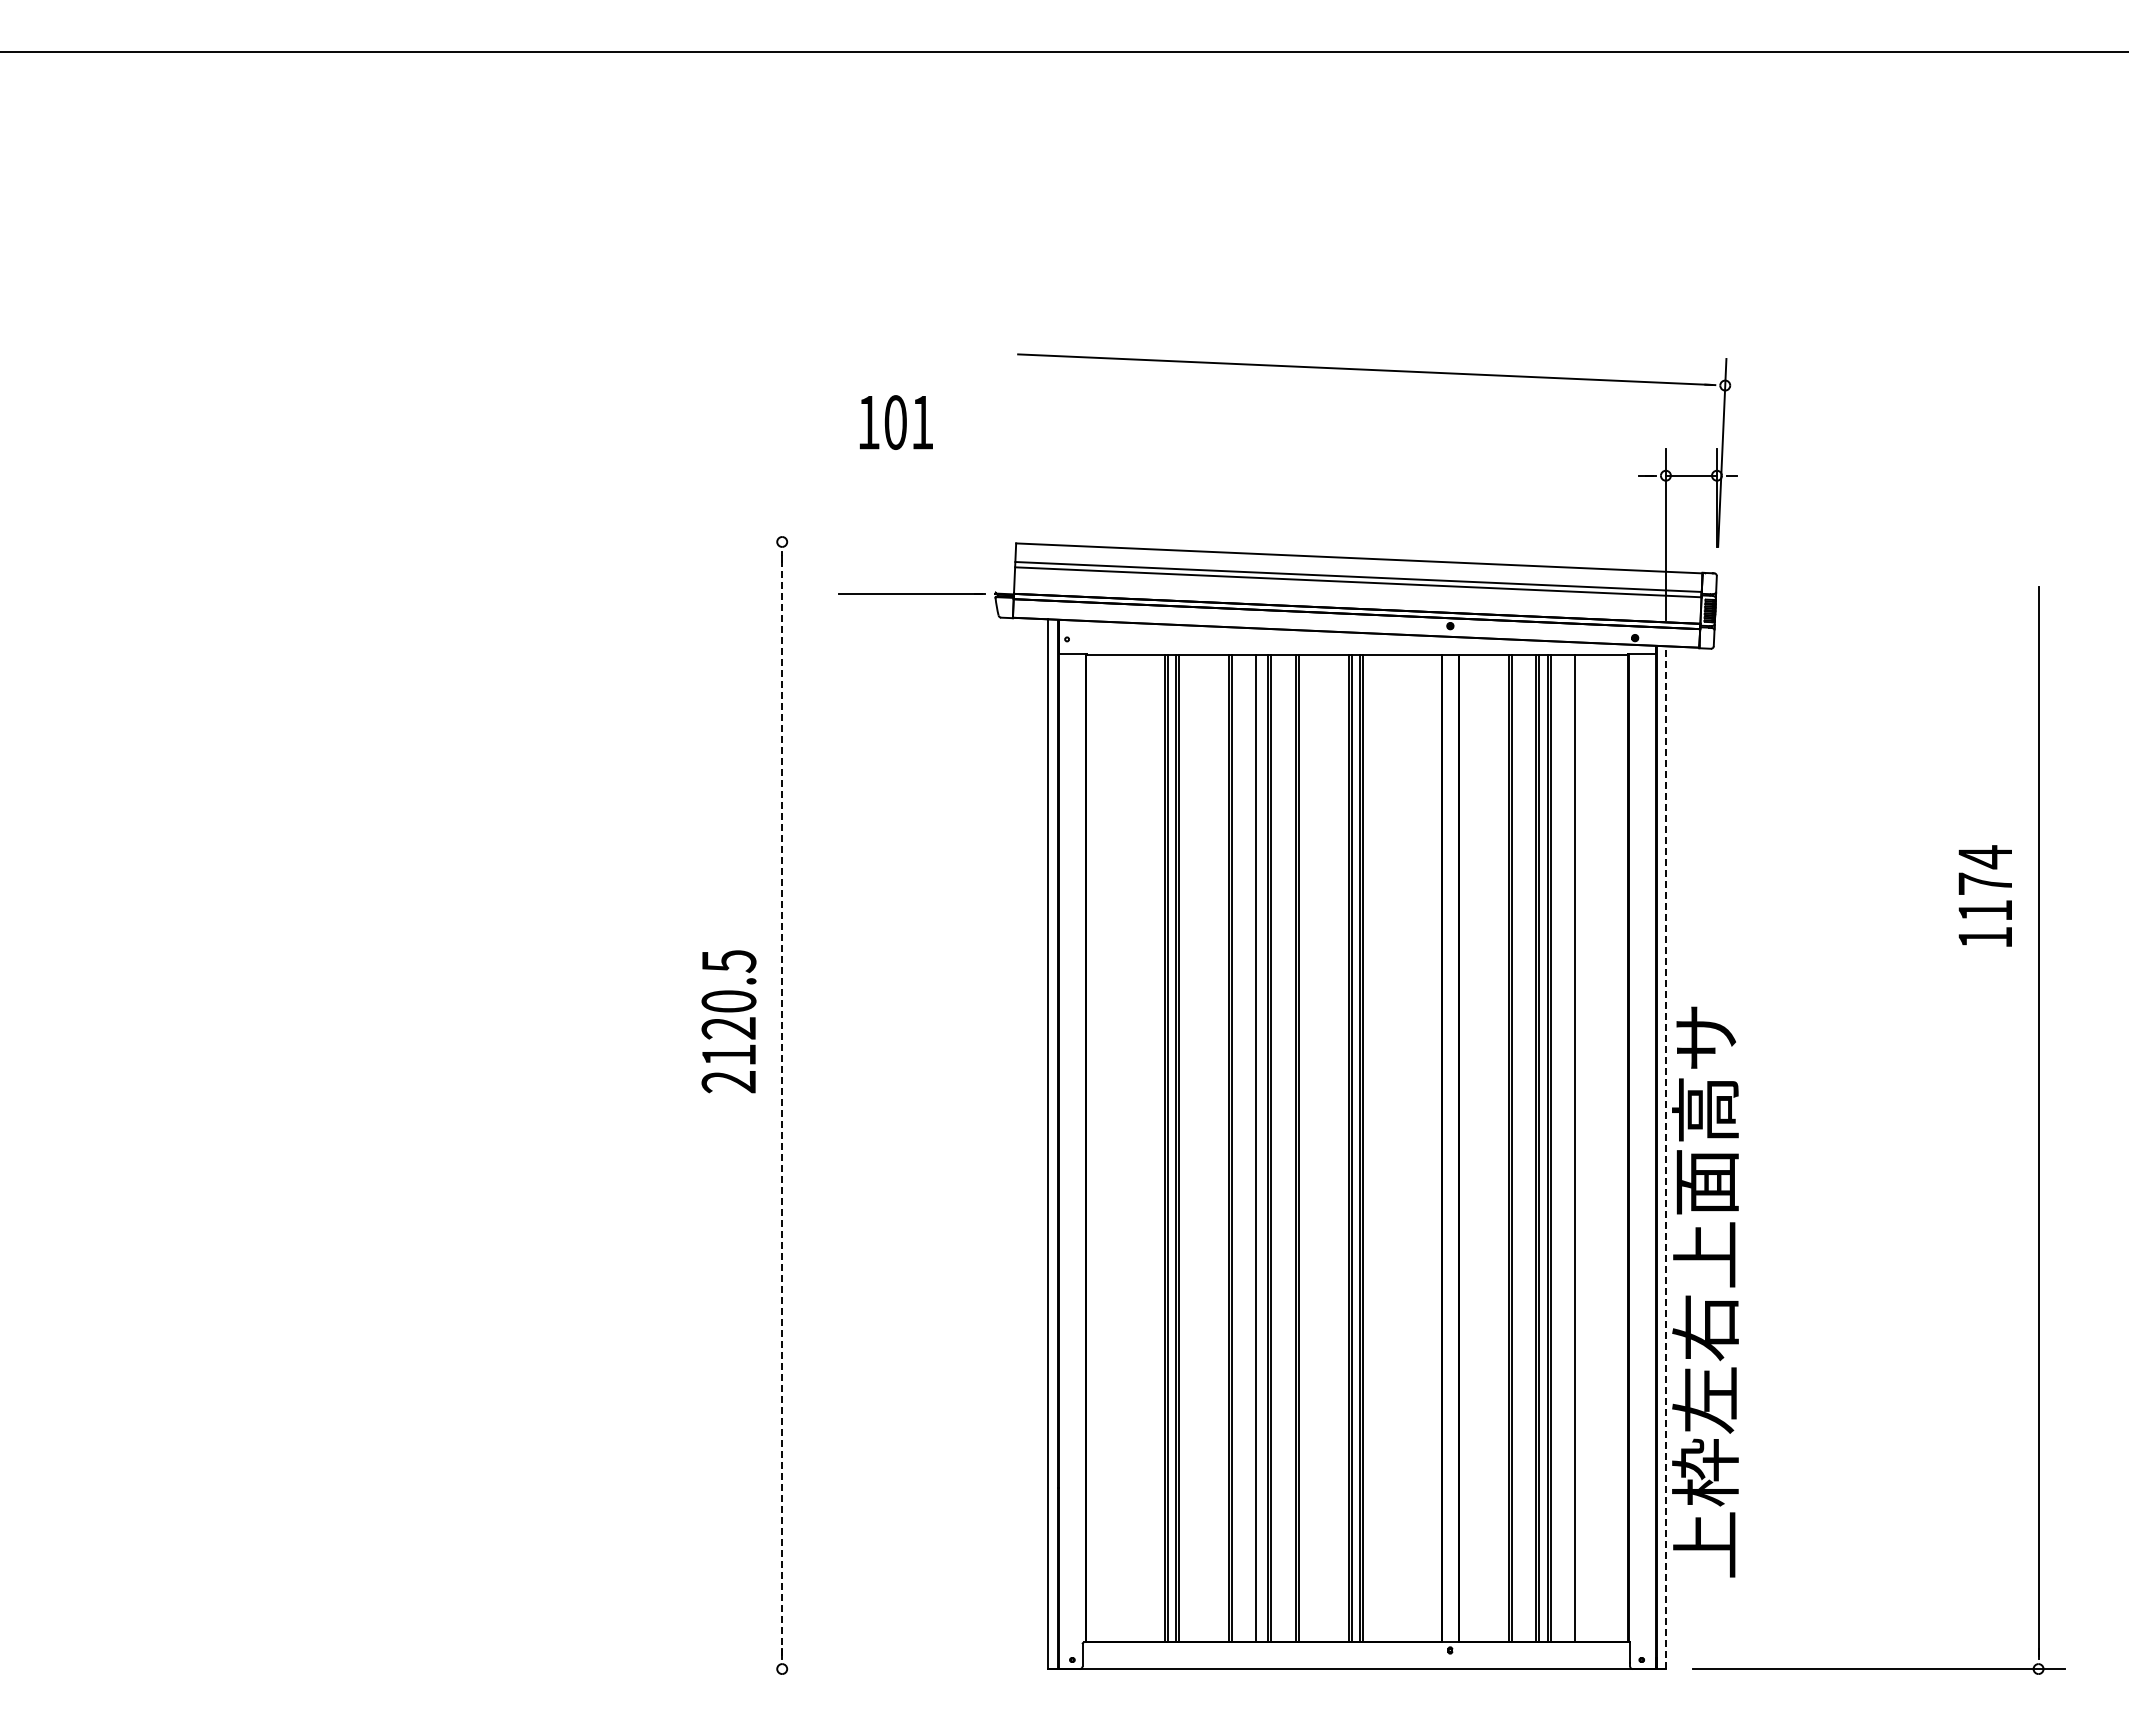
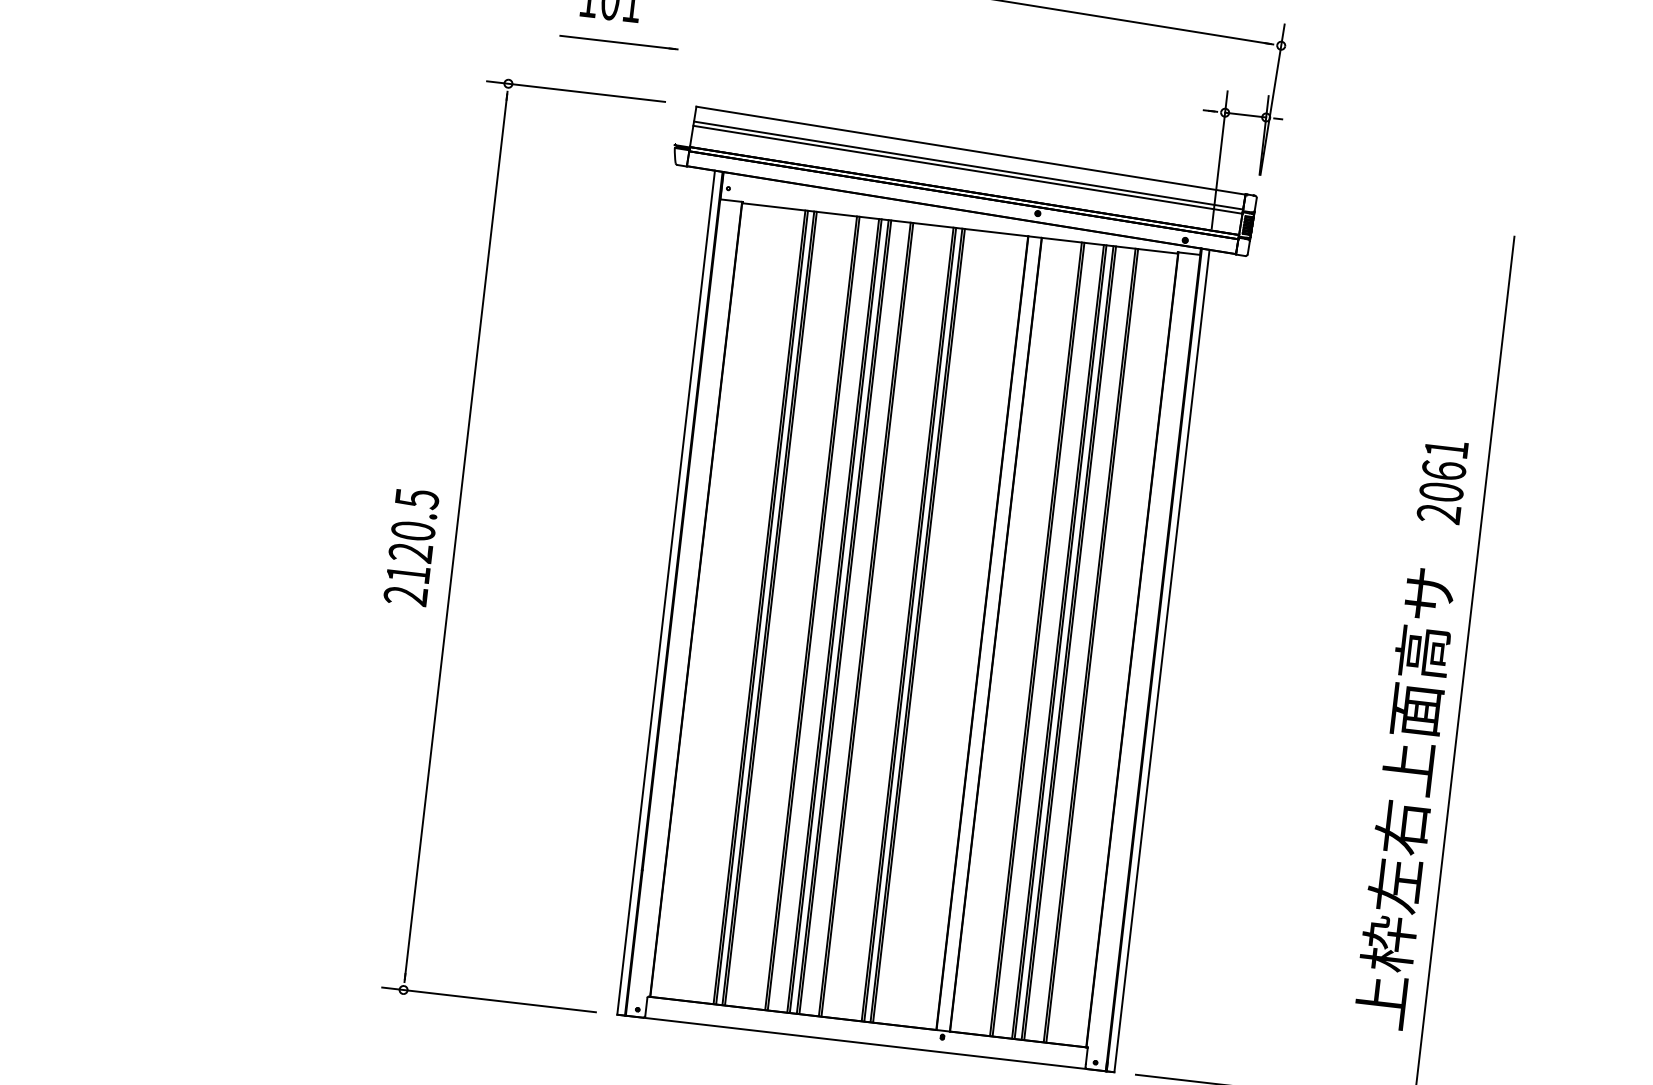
line: (865, 541) -> (575, 91), added
line: (911, 593) -> (618, 42), moved
text: (1985, 896) -> (1442, 480), 1174 -> 2061
text: (728, 1021) -> (411, 547), moved
line: (782, 1105) -> (456, 536), dashed -> solid
line: (1259, 1148) -> (835, 615), added
line: (1578, 1148) -> (1092, 645), added
line: (1666, 1157) -> (1162, 660), dashed -> solid
text: (1705, 1291) -> (1405, 798), moved
line: (888, 1669) -> (489, 1000), added

